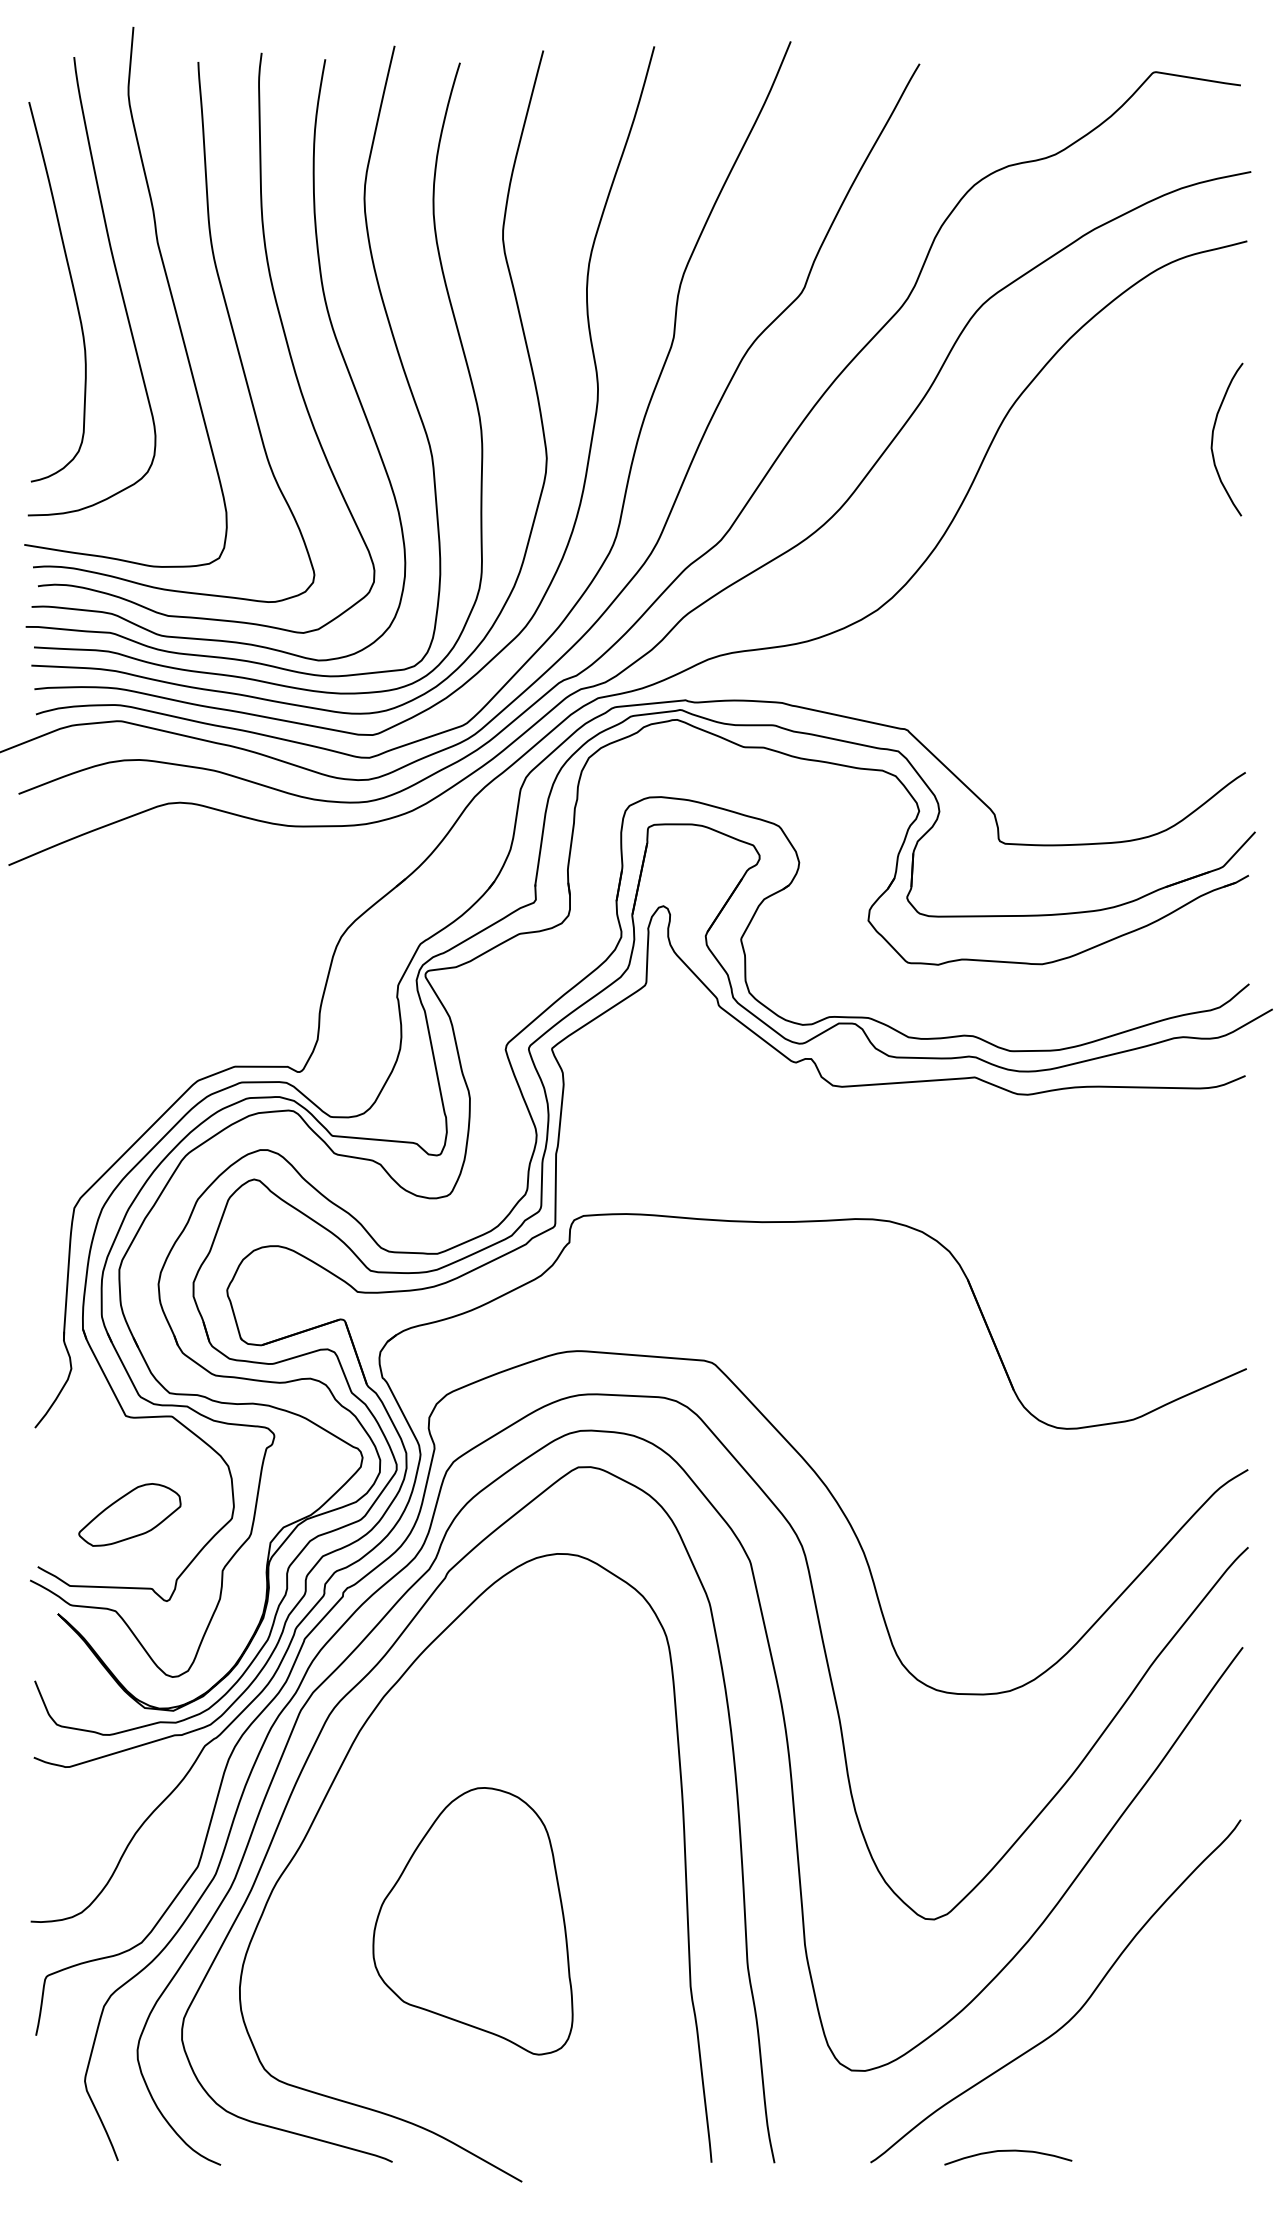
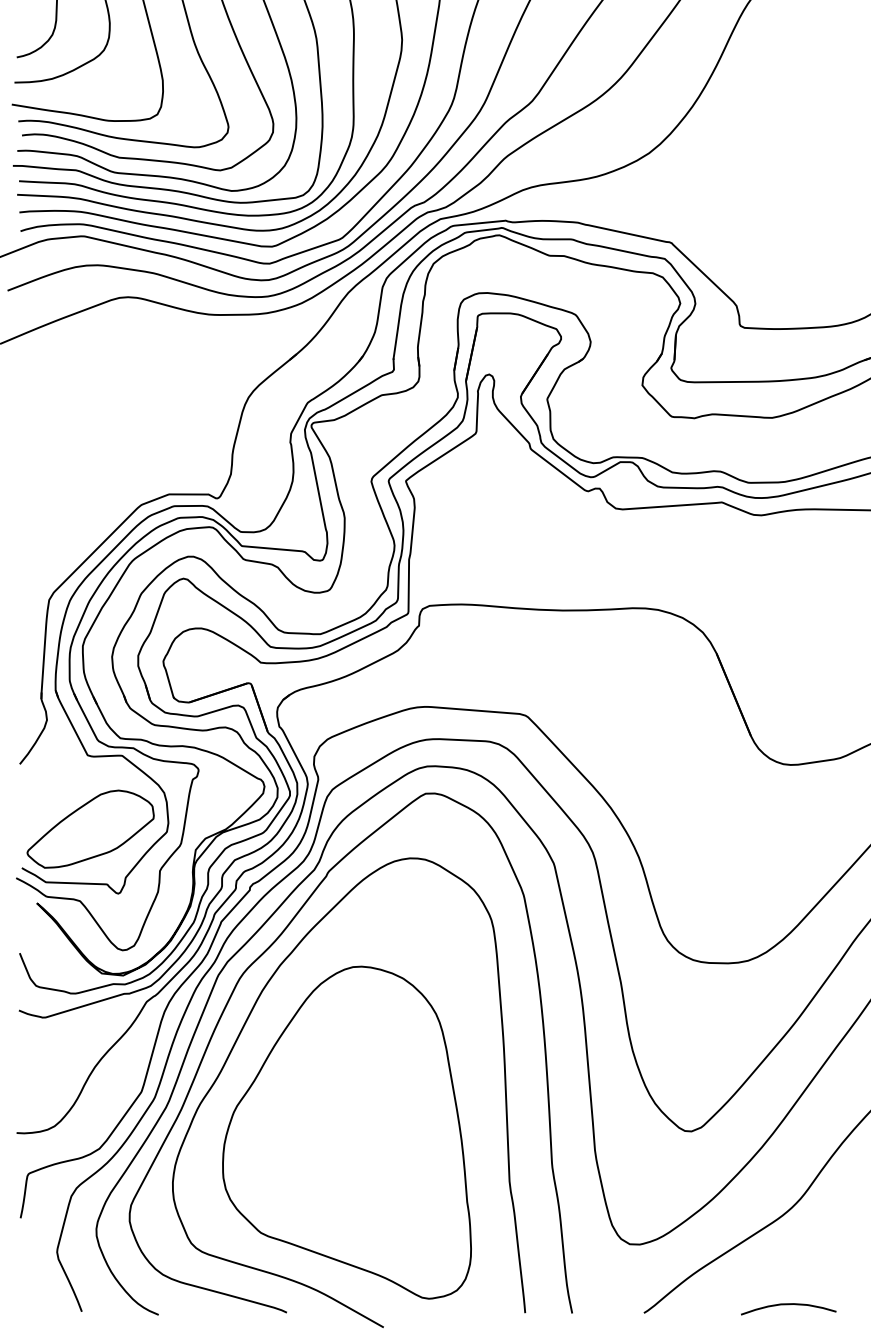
part: (129, 1514) -> (90, 828), size x1.67
part: (472, 1921) -> (346, 1132), size x1.67
curve: (1008, 2151) -> (788, 1304), moved

